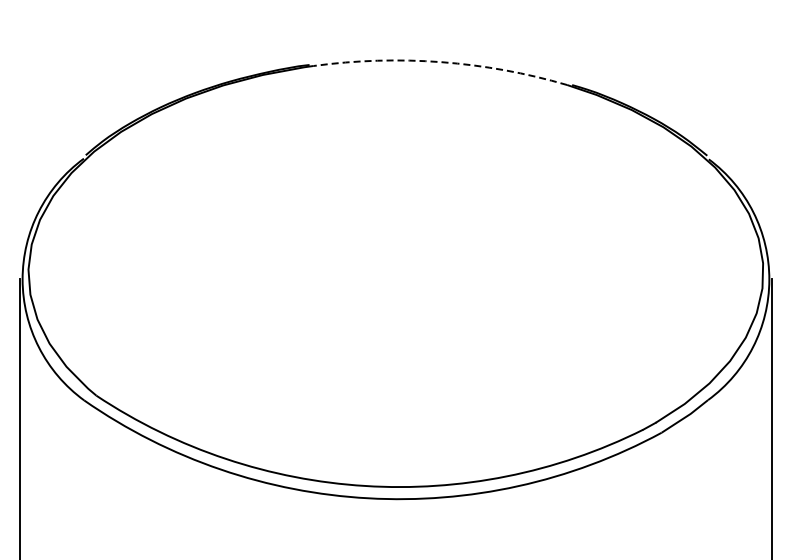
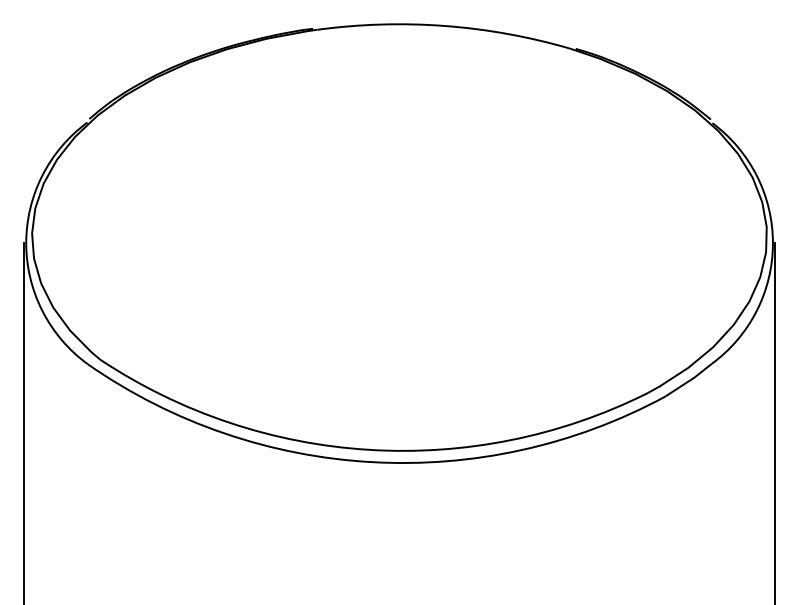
arc: (441, 62) -> (445, 26), dashed -> solid

